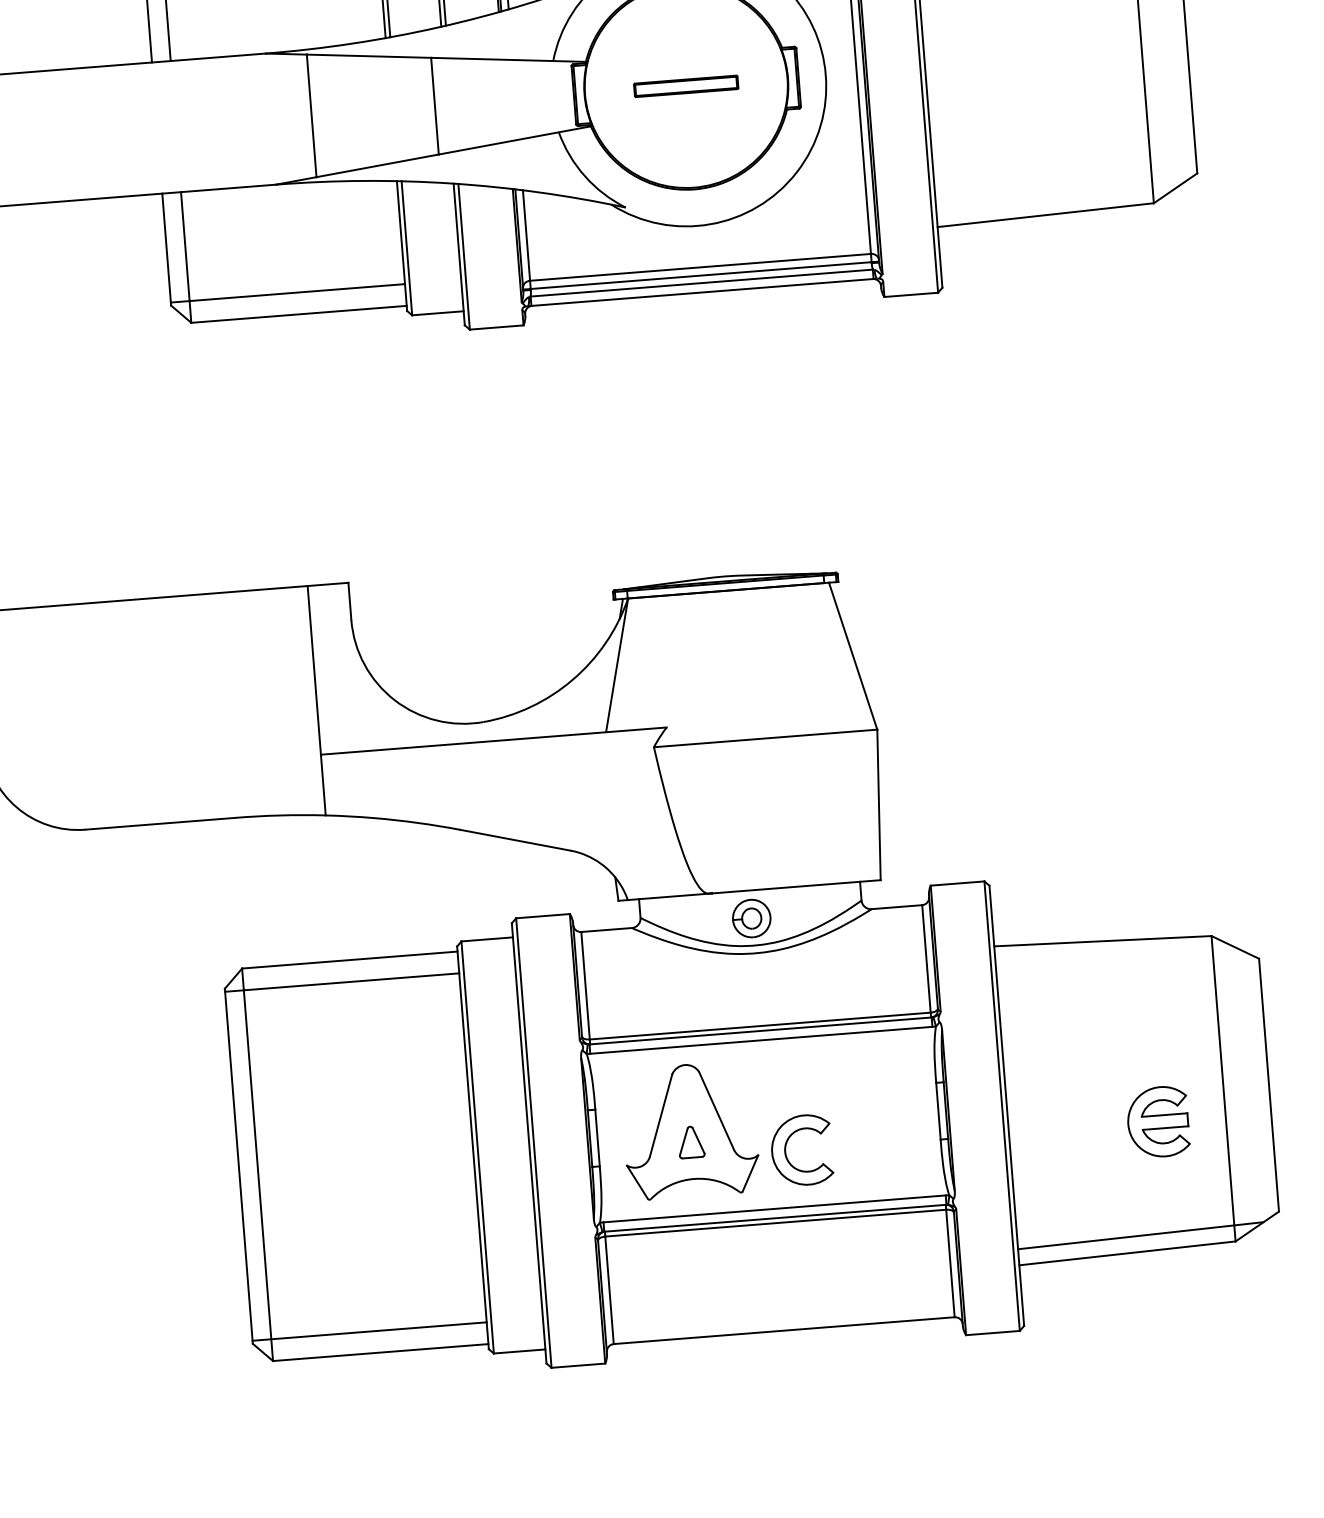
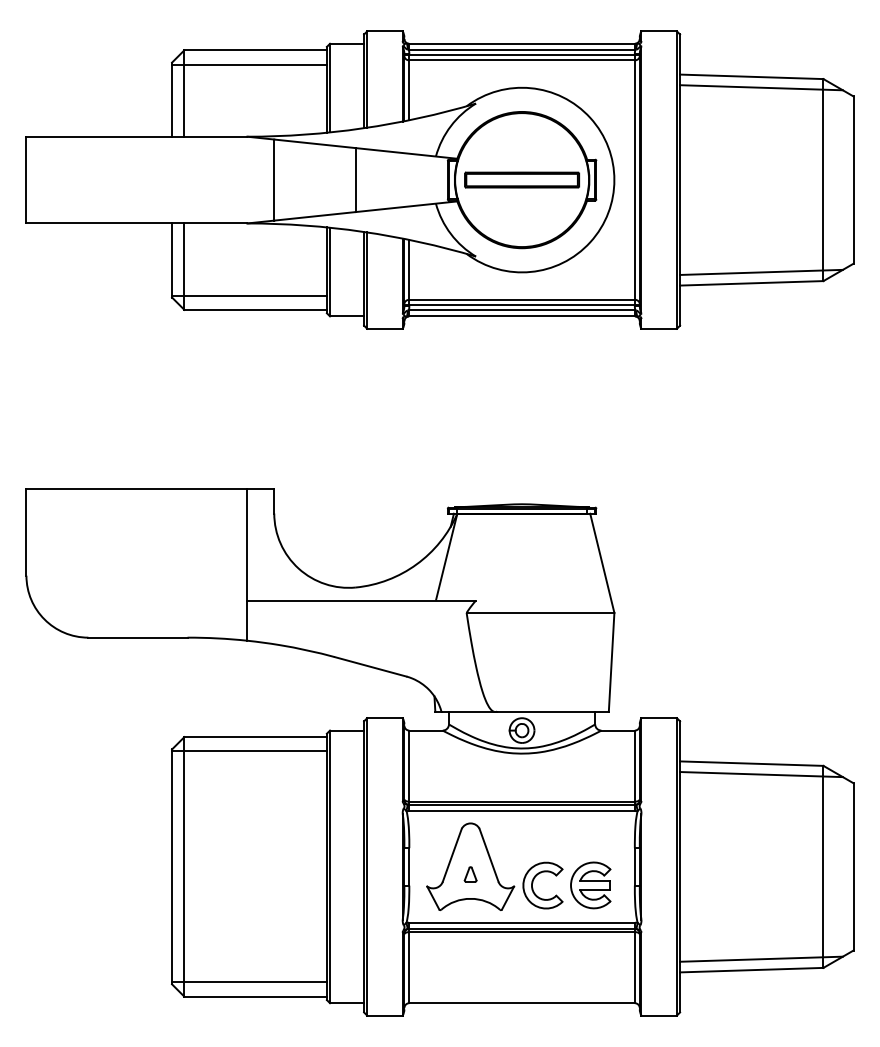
part: (685, 85) -> (521, 179), size x1.67
line: (1059, 196) -> (761, 271), added
line: (1118, 956) -> (761, 774), added
part: (1157, 1122) -> (590, 885), moved
part: (690, 1142) -> (470, 874), size x0.71

